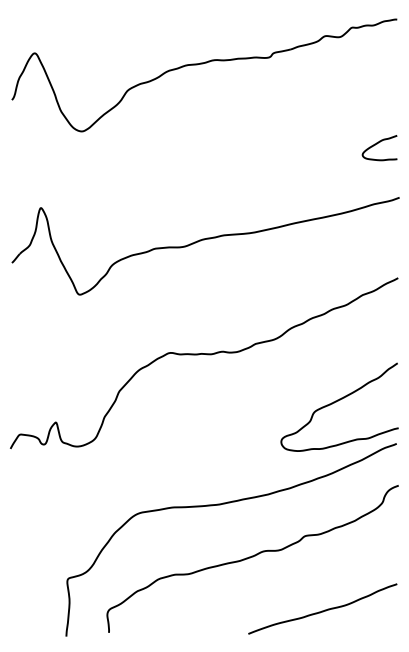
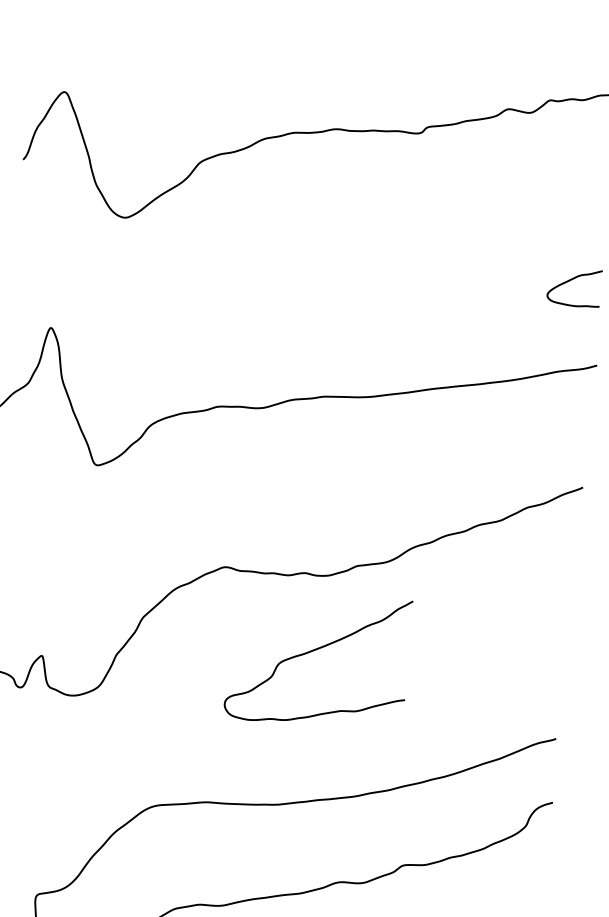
curve: (336, 402) -> (314, 651), moved

